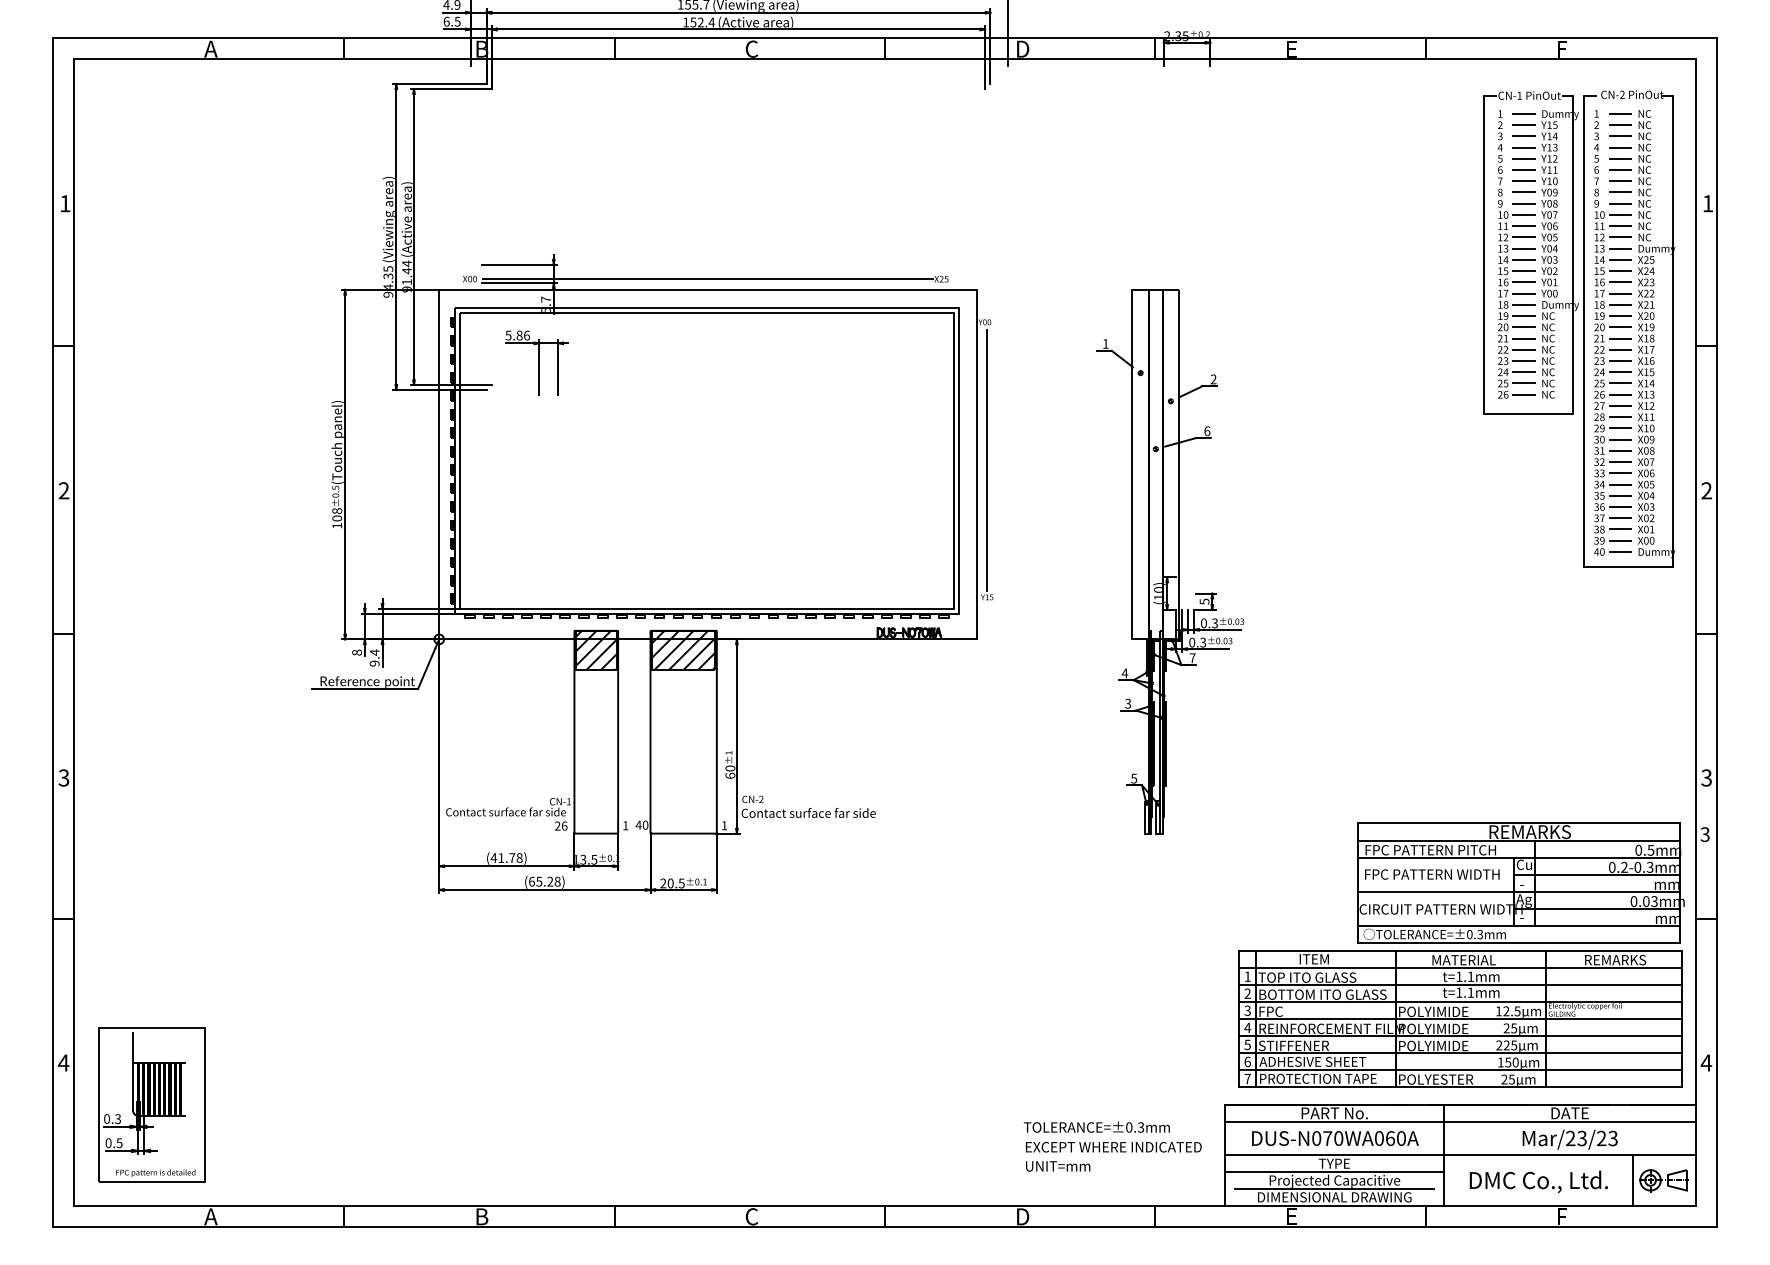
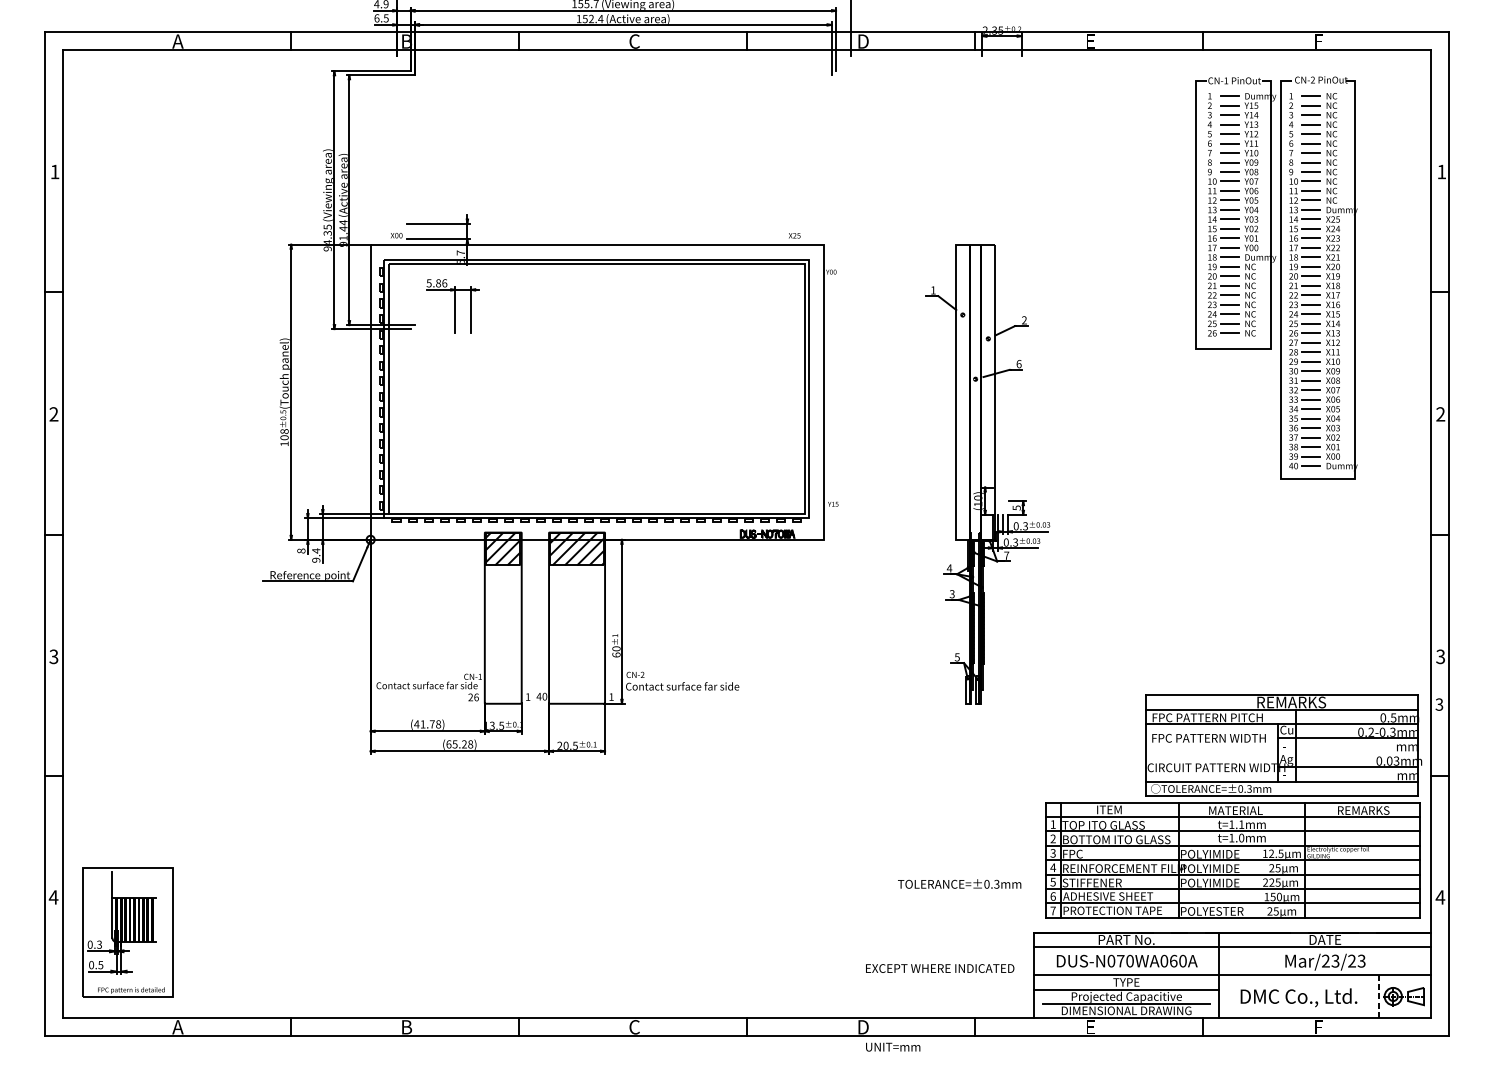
line: (708, 279) -> (597, 235), removed
part: (1579, 328) -> (1276, 277), moved
line: (986, 460) -> (832, 388), removed
line: (1518, 891) -> (1281, 752), removed
text: (1470, 992) -> (1241, 837), t=1.1mm -> t=1.0mm
text: (1096, 1126) -> (959, 883), moved
text: (1058, 1166) -> (893, 1047), moved
line: (1633, 1180) -> (1378, 996), solid -> dashed

